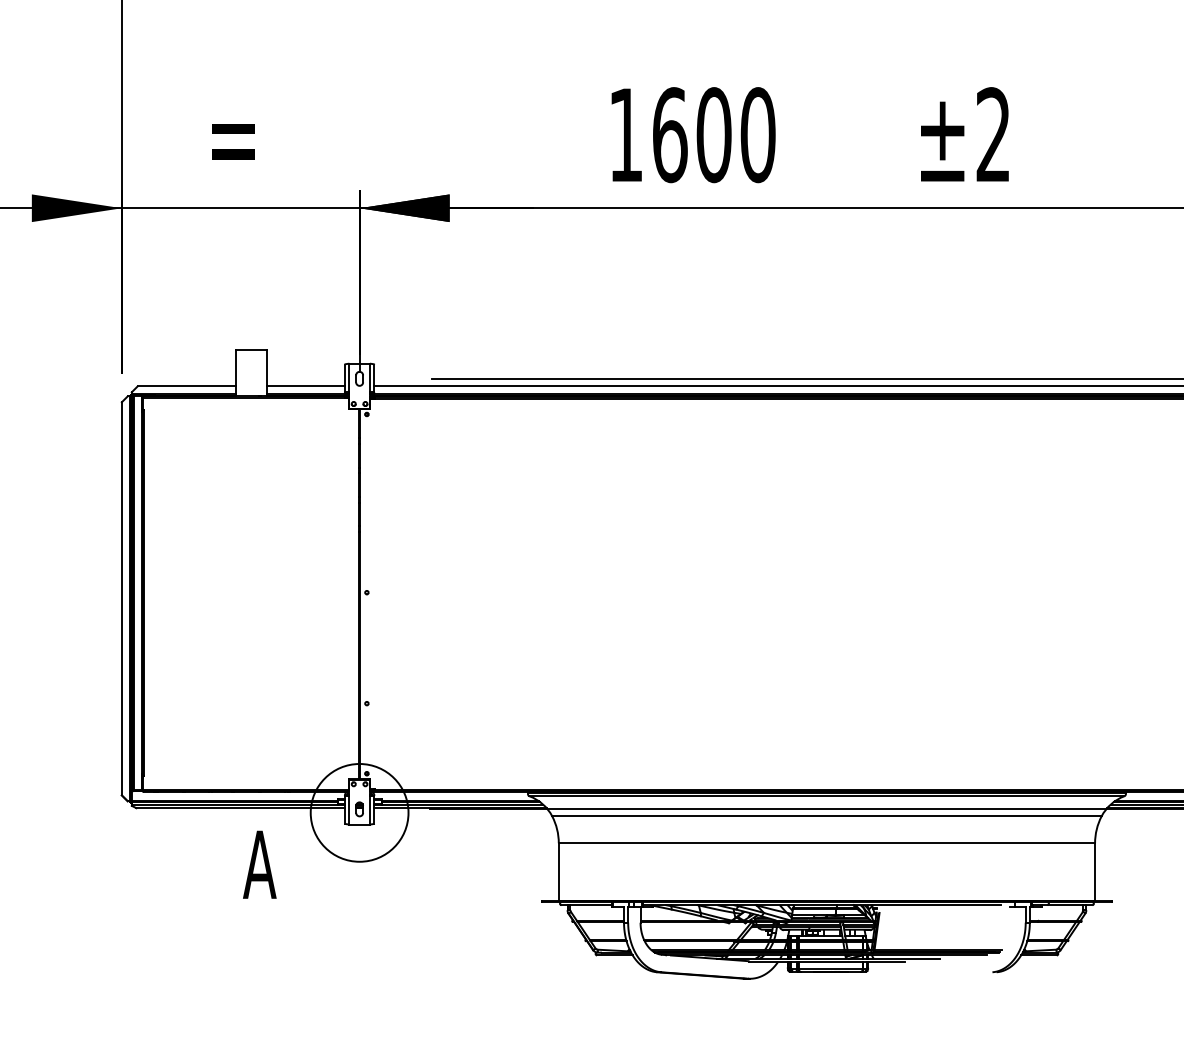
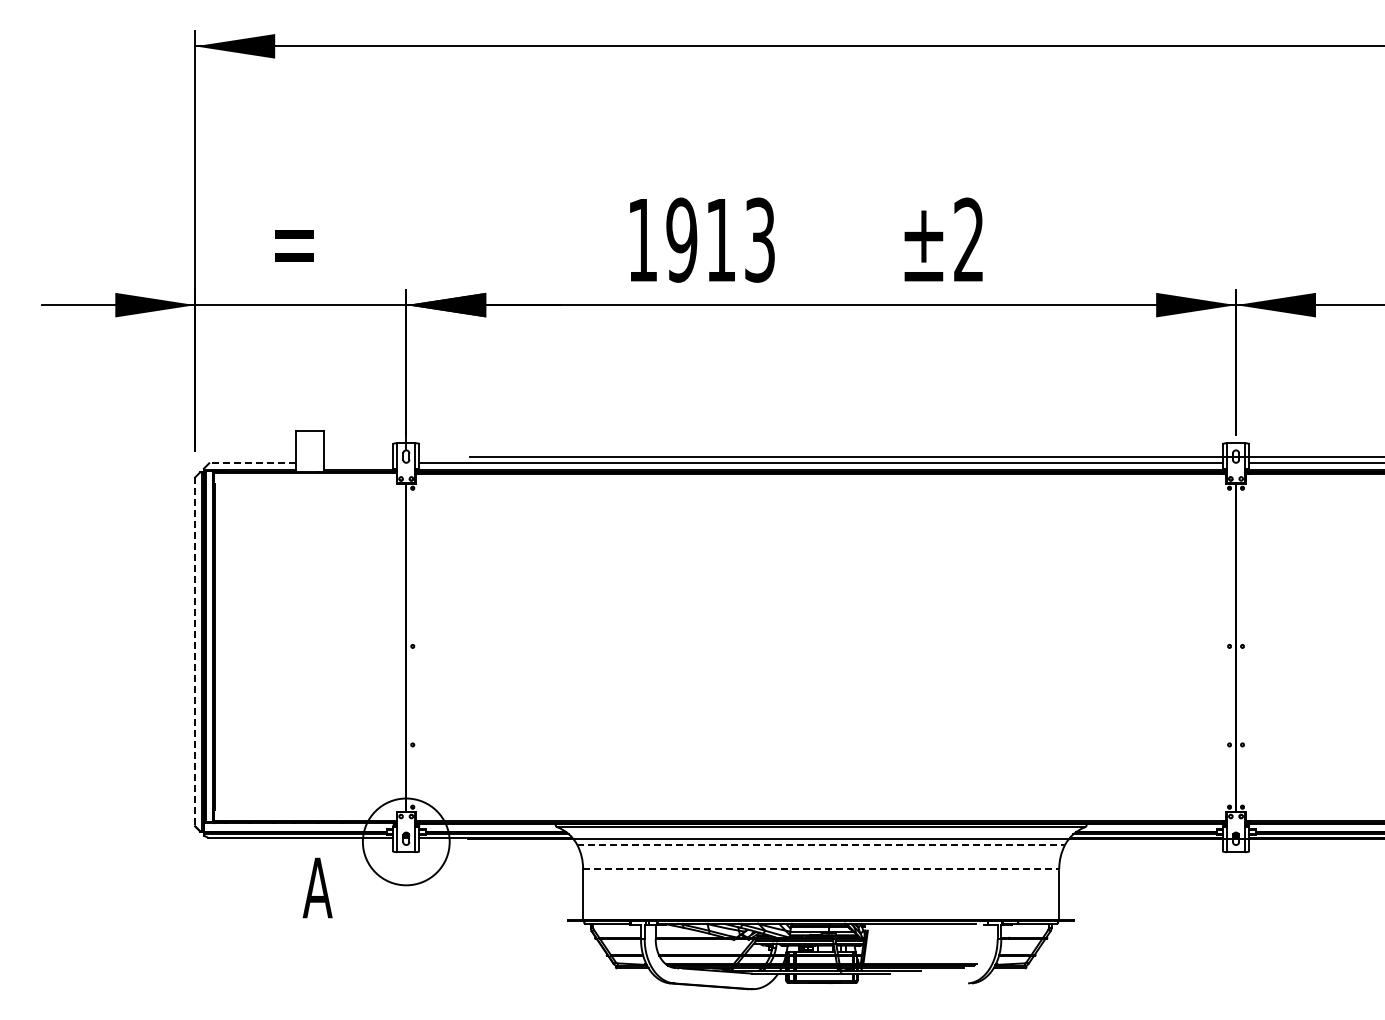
text: (713, 134) -> (720, 239), 1600 -> 1913
line: (186, 386) -> (252, 463), solid -> dashed
line: (305, 386) -> (358, 463), removed
line: (122, 598) -> (195, 651), solid -> dashed
line: (827, 815) -> (821, 844), solid -> dashed
line: (827, 842) -> (821, 868), solid -> dashed

